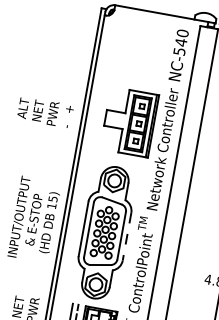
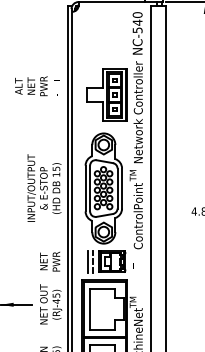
text: (45, 112) -> (37, 86), moved
line: (127, 237) -> (122, 189), dashed -> solid

